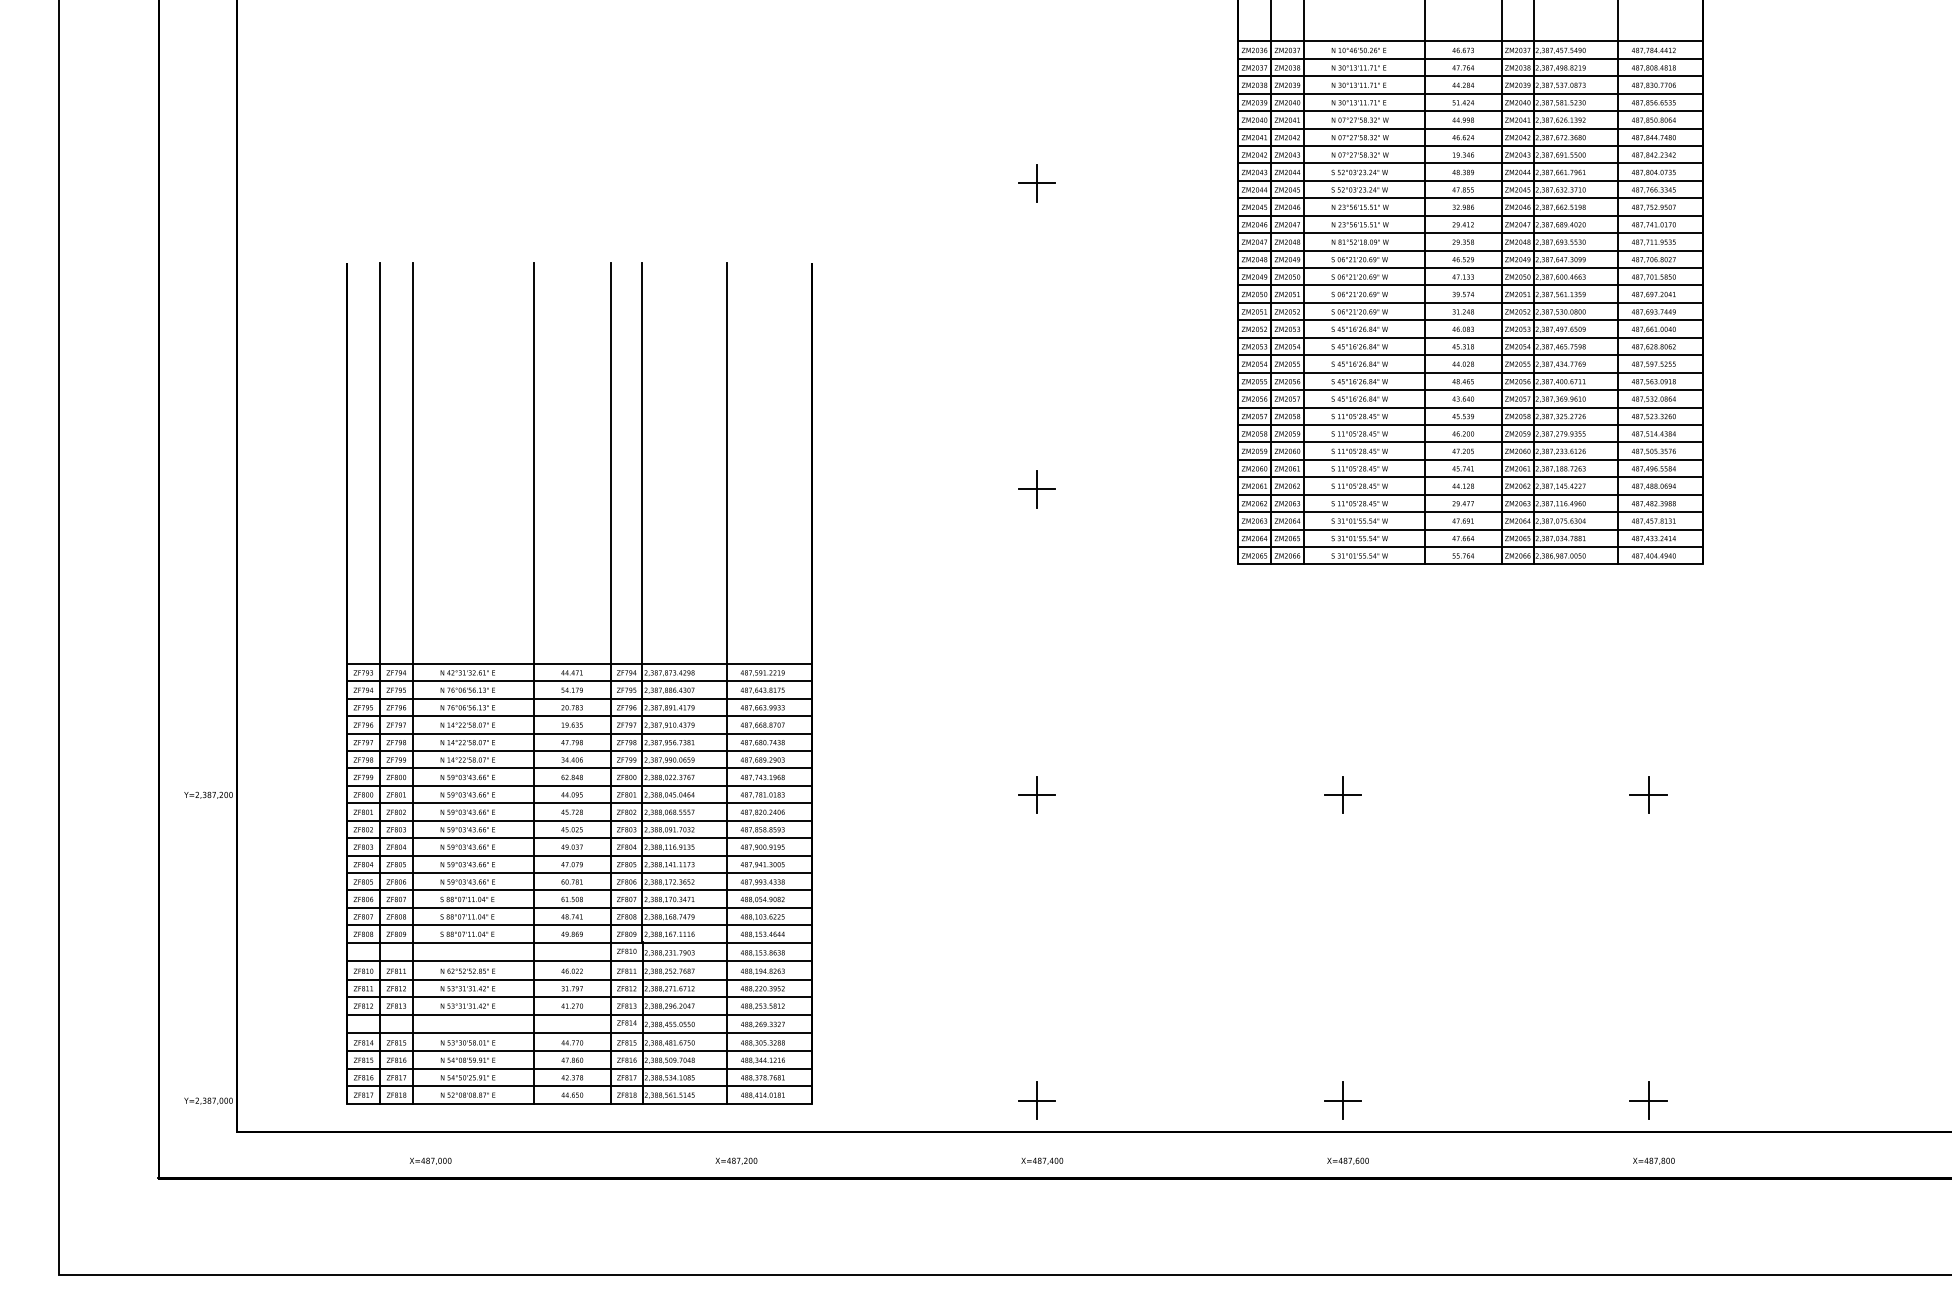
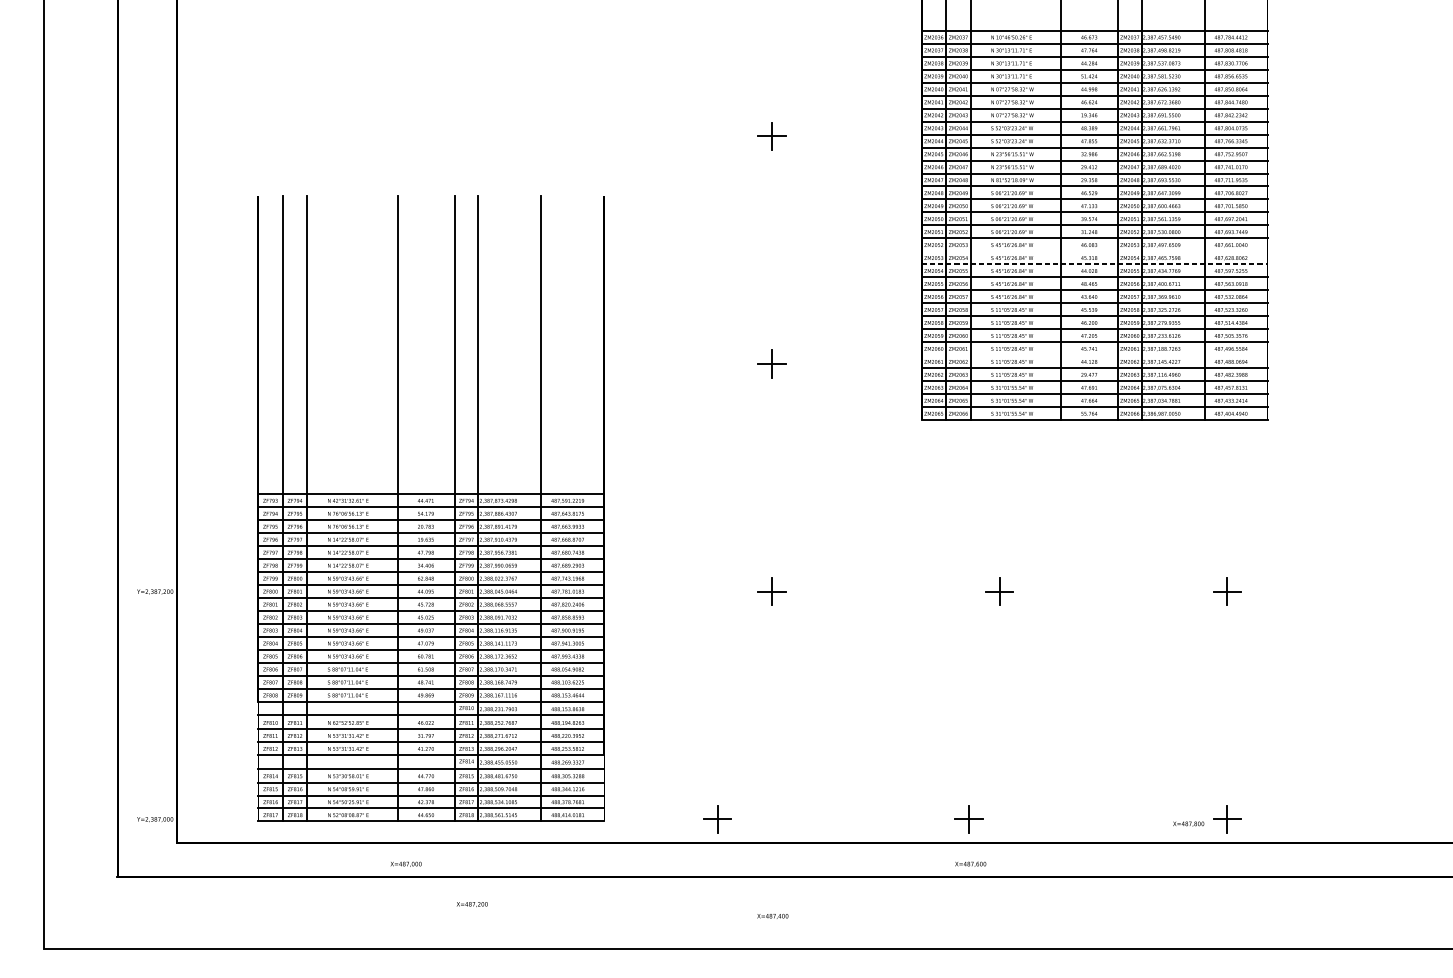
line: (1470, 337) -> (1094, 251), removed
line: (1471, 355) -> (1095, 264), solid -> dashed
line: (1470, 477) -> (1094, 355), removed
part: (1036, 1100) -> (717, 819), moved
part: (1342, 1100) -> (968, 819), moved
text: (430, 1160) -> (406, 863), moved
text: (736, 1160) -> (472, 904), moved
text: (1042, 1160) -> (773, 915), moved
text: (1347, 1160) -> (970, 863), moved
text: (1653, 1160) -> (1188, 823), moved

